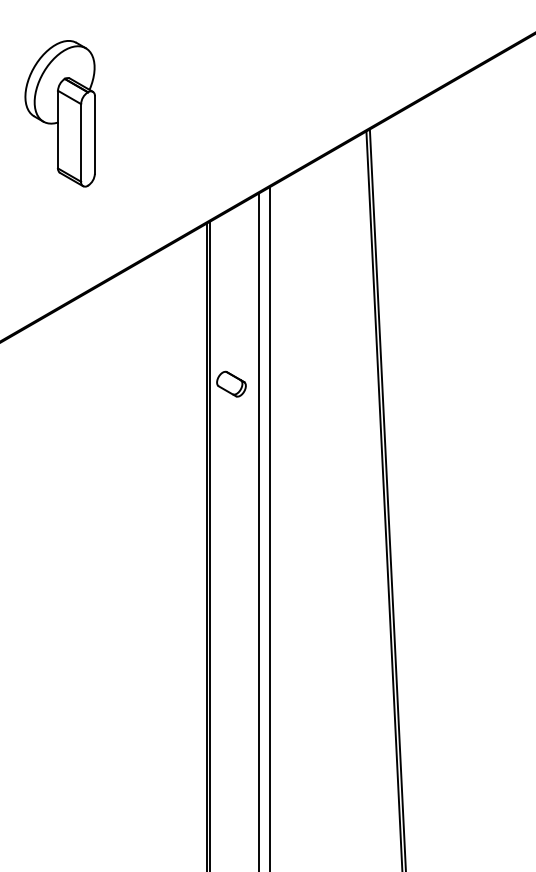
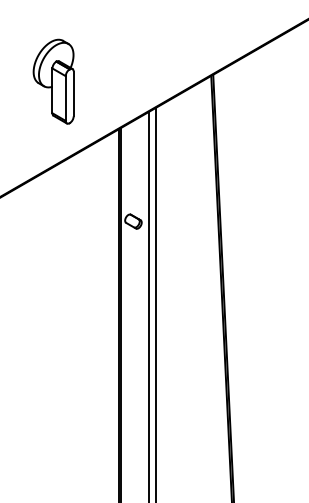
part: (59, 113) -> (53, 81), moved

